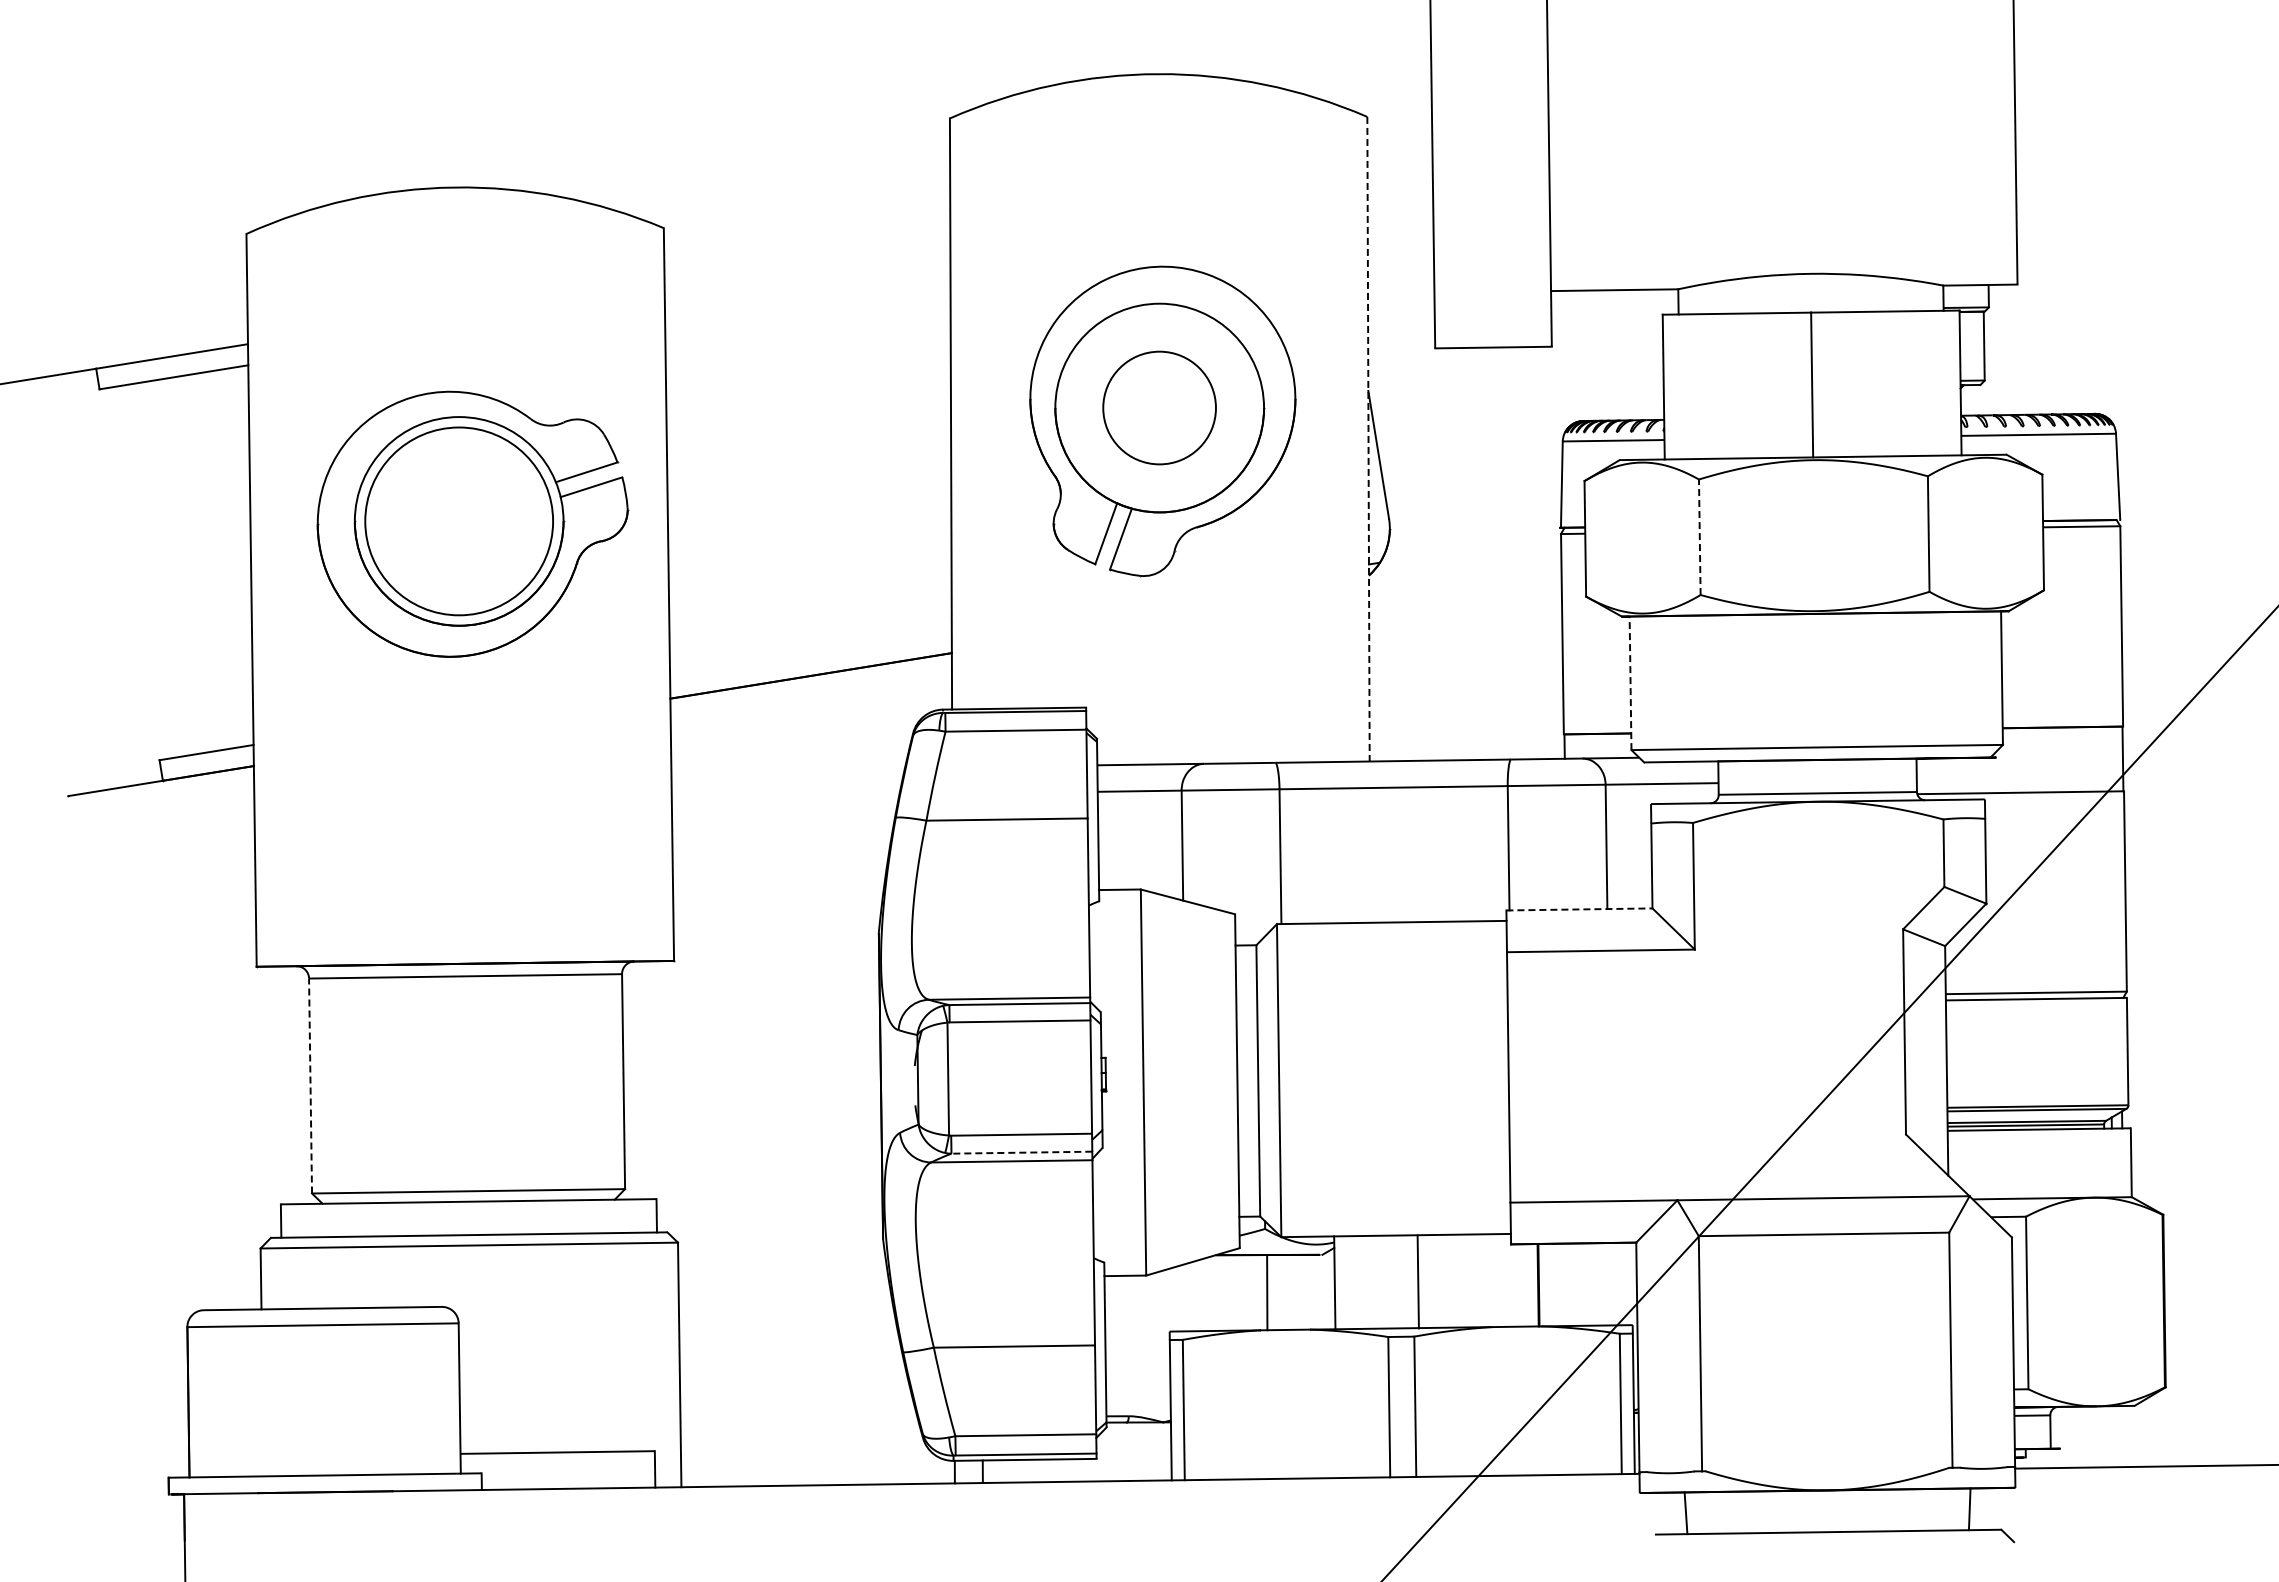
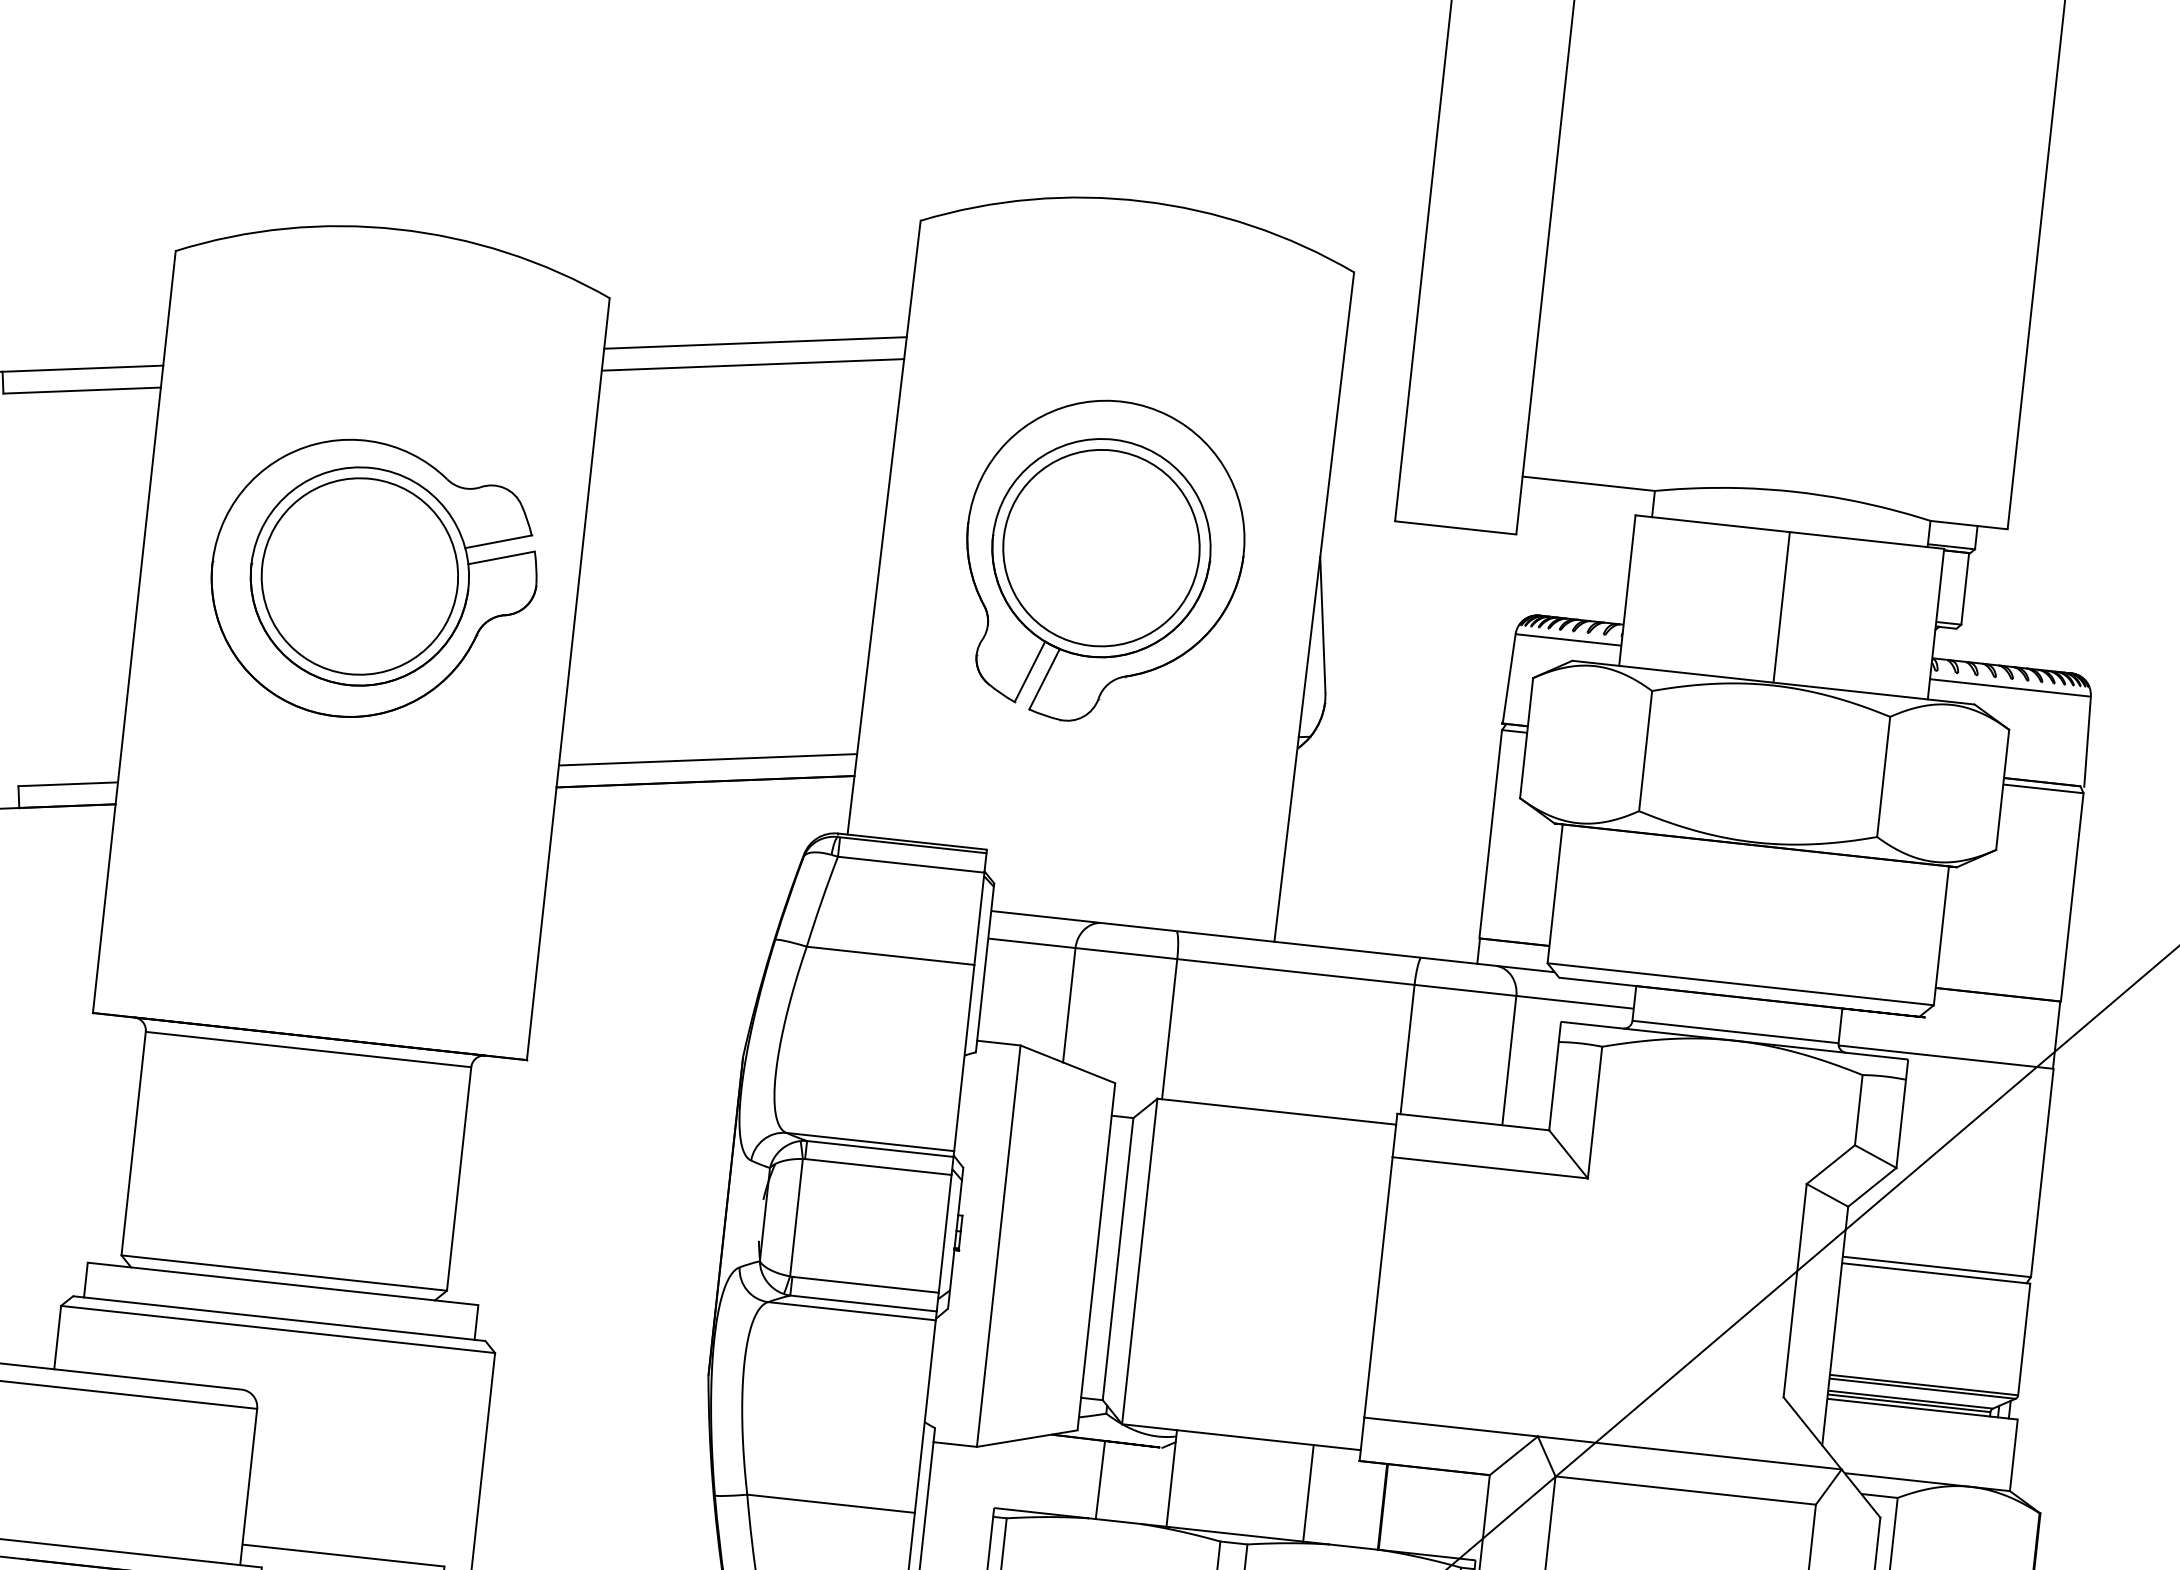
line: (807, 253) -> (755, 342), added
line: (807, 274) -> (752, 364), added
circle: (1159, 407) -> (1101, 547), size x1.67
line: (1368, 439) -> (1314, 607), dashed -> solid
line: (1699, 537) -> (1645, 751), dashed -> solid
line: (810, 654) -> (707, 759), added
line: (1630, 683) -> (1555, 894), dashed -> solid
line: (1579, 909) -> (1473, 1122), dashed -> solid
line: (310, 1085) -> (133, 1143), dashed -> solid
line: (1021, 1152) -> (863, 1303), dashed -> solid
line: (1417, 1281) -> (1307, 1492), moved

